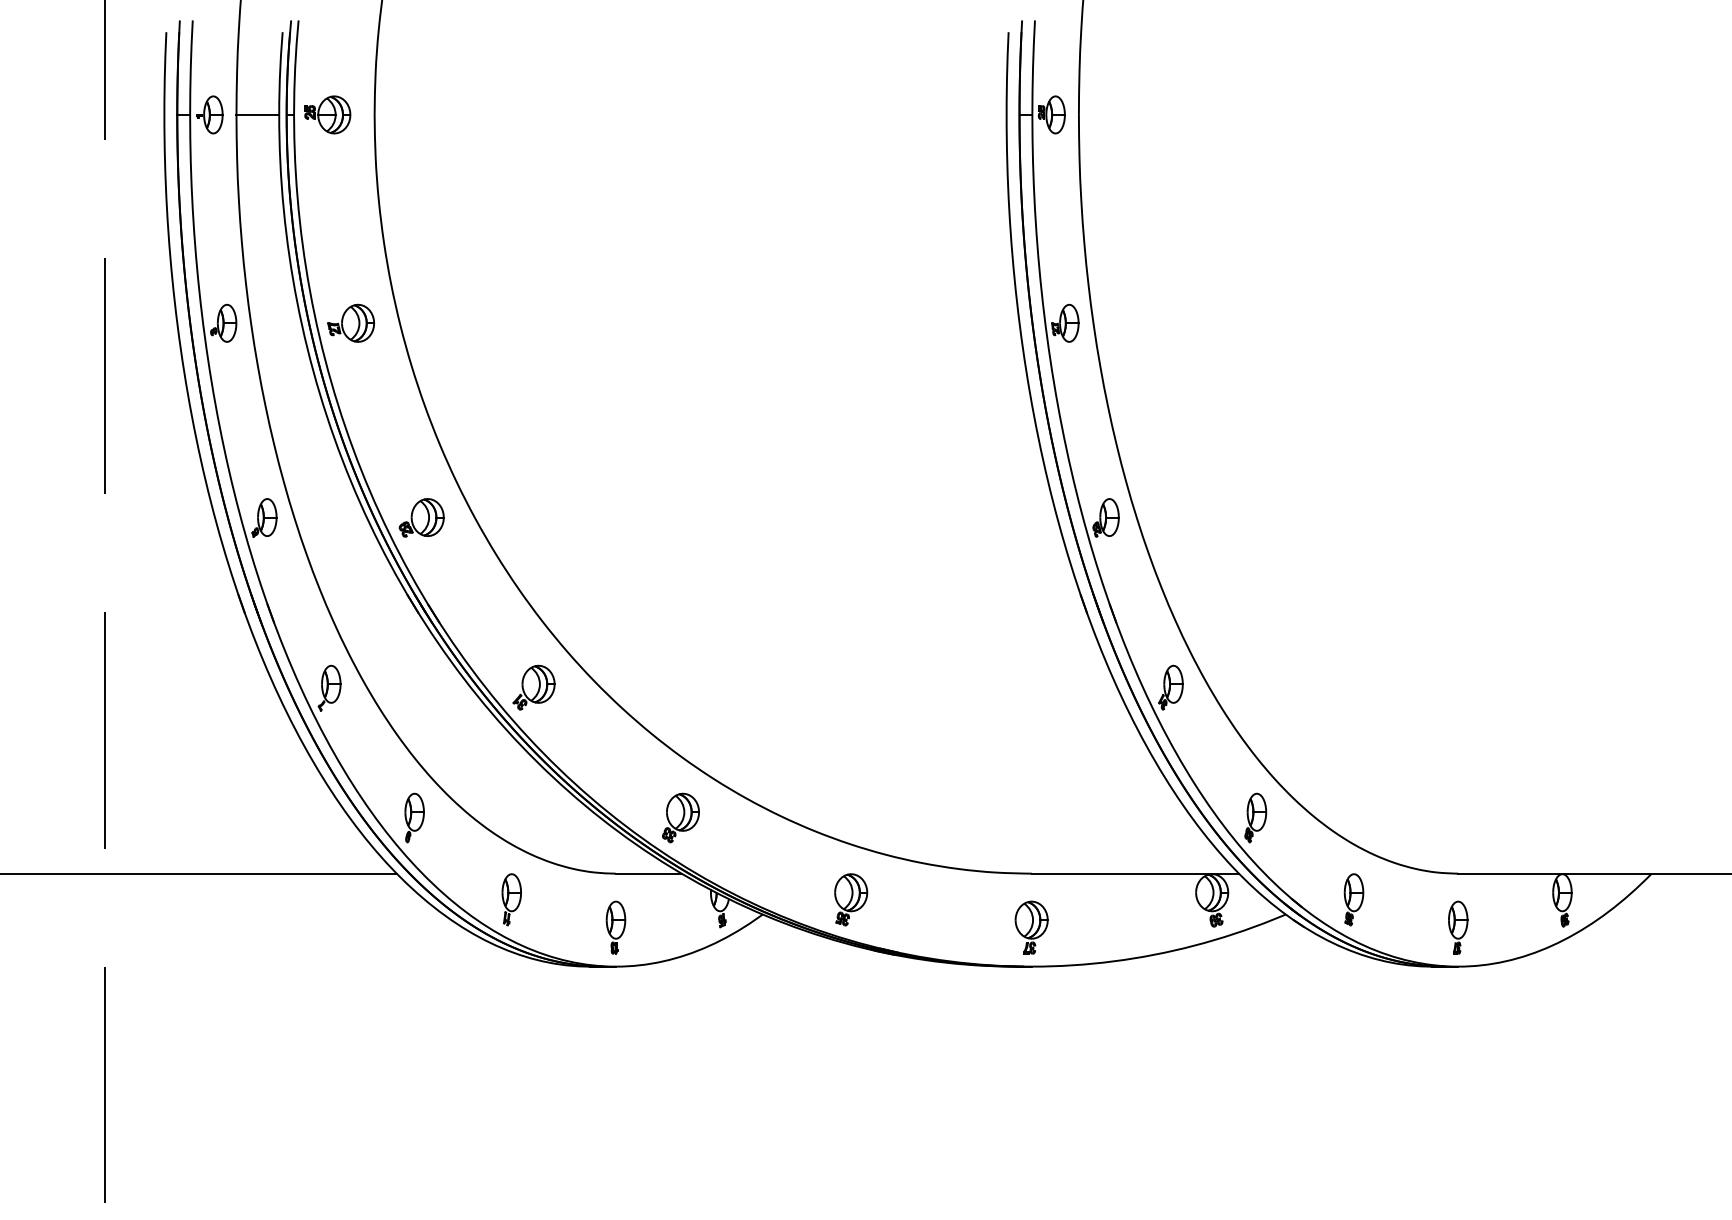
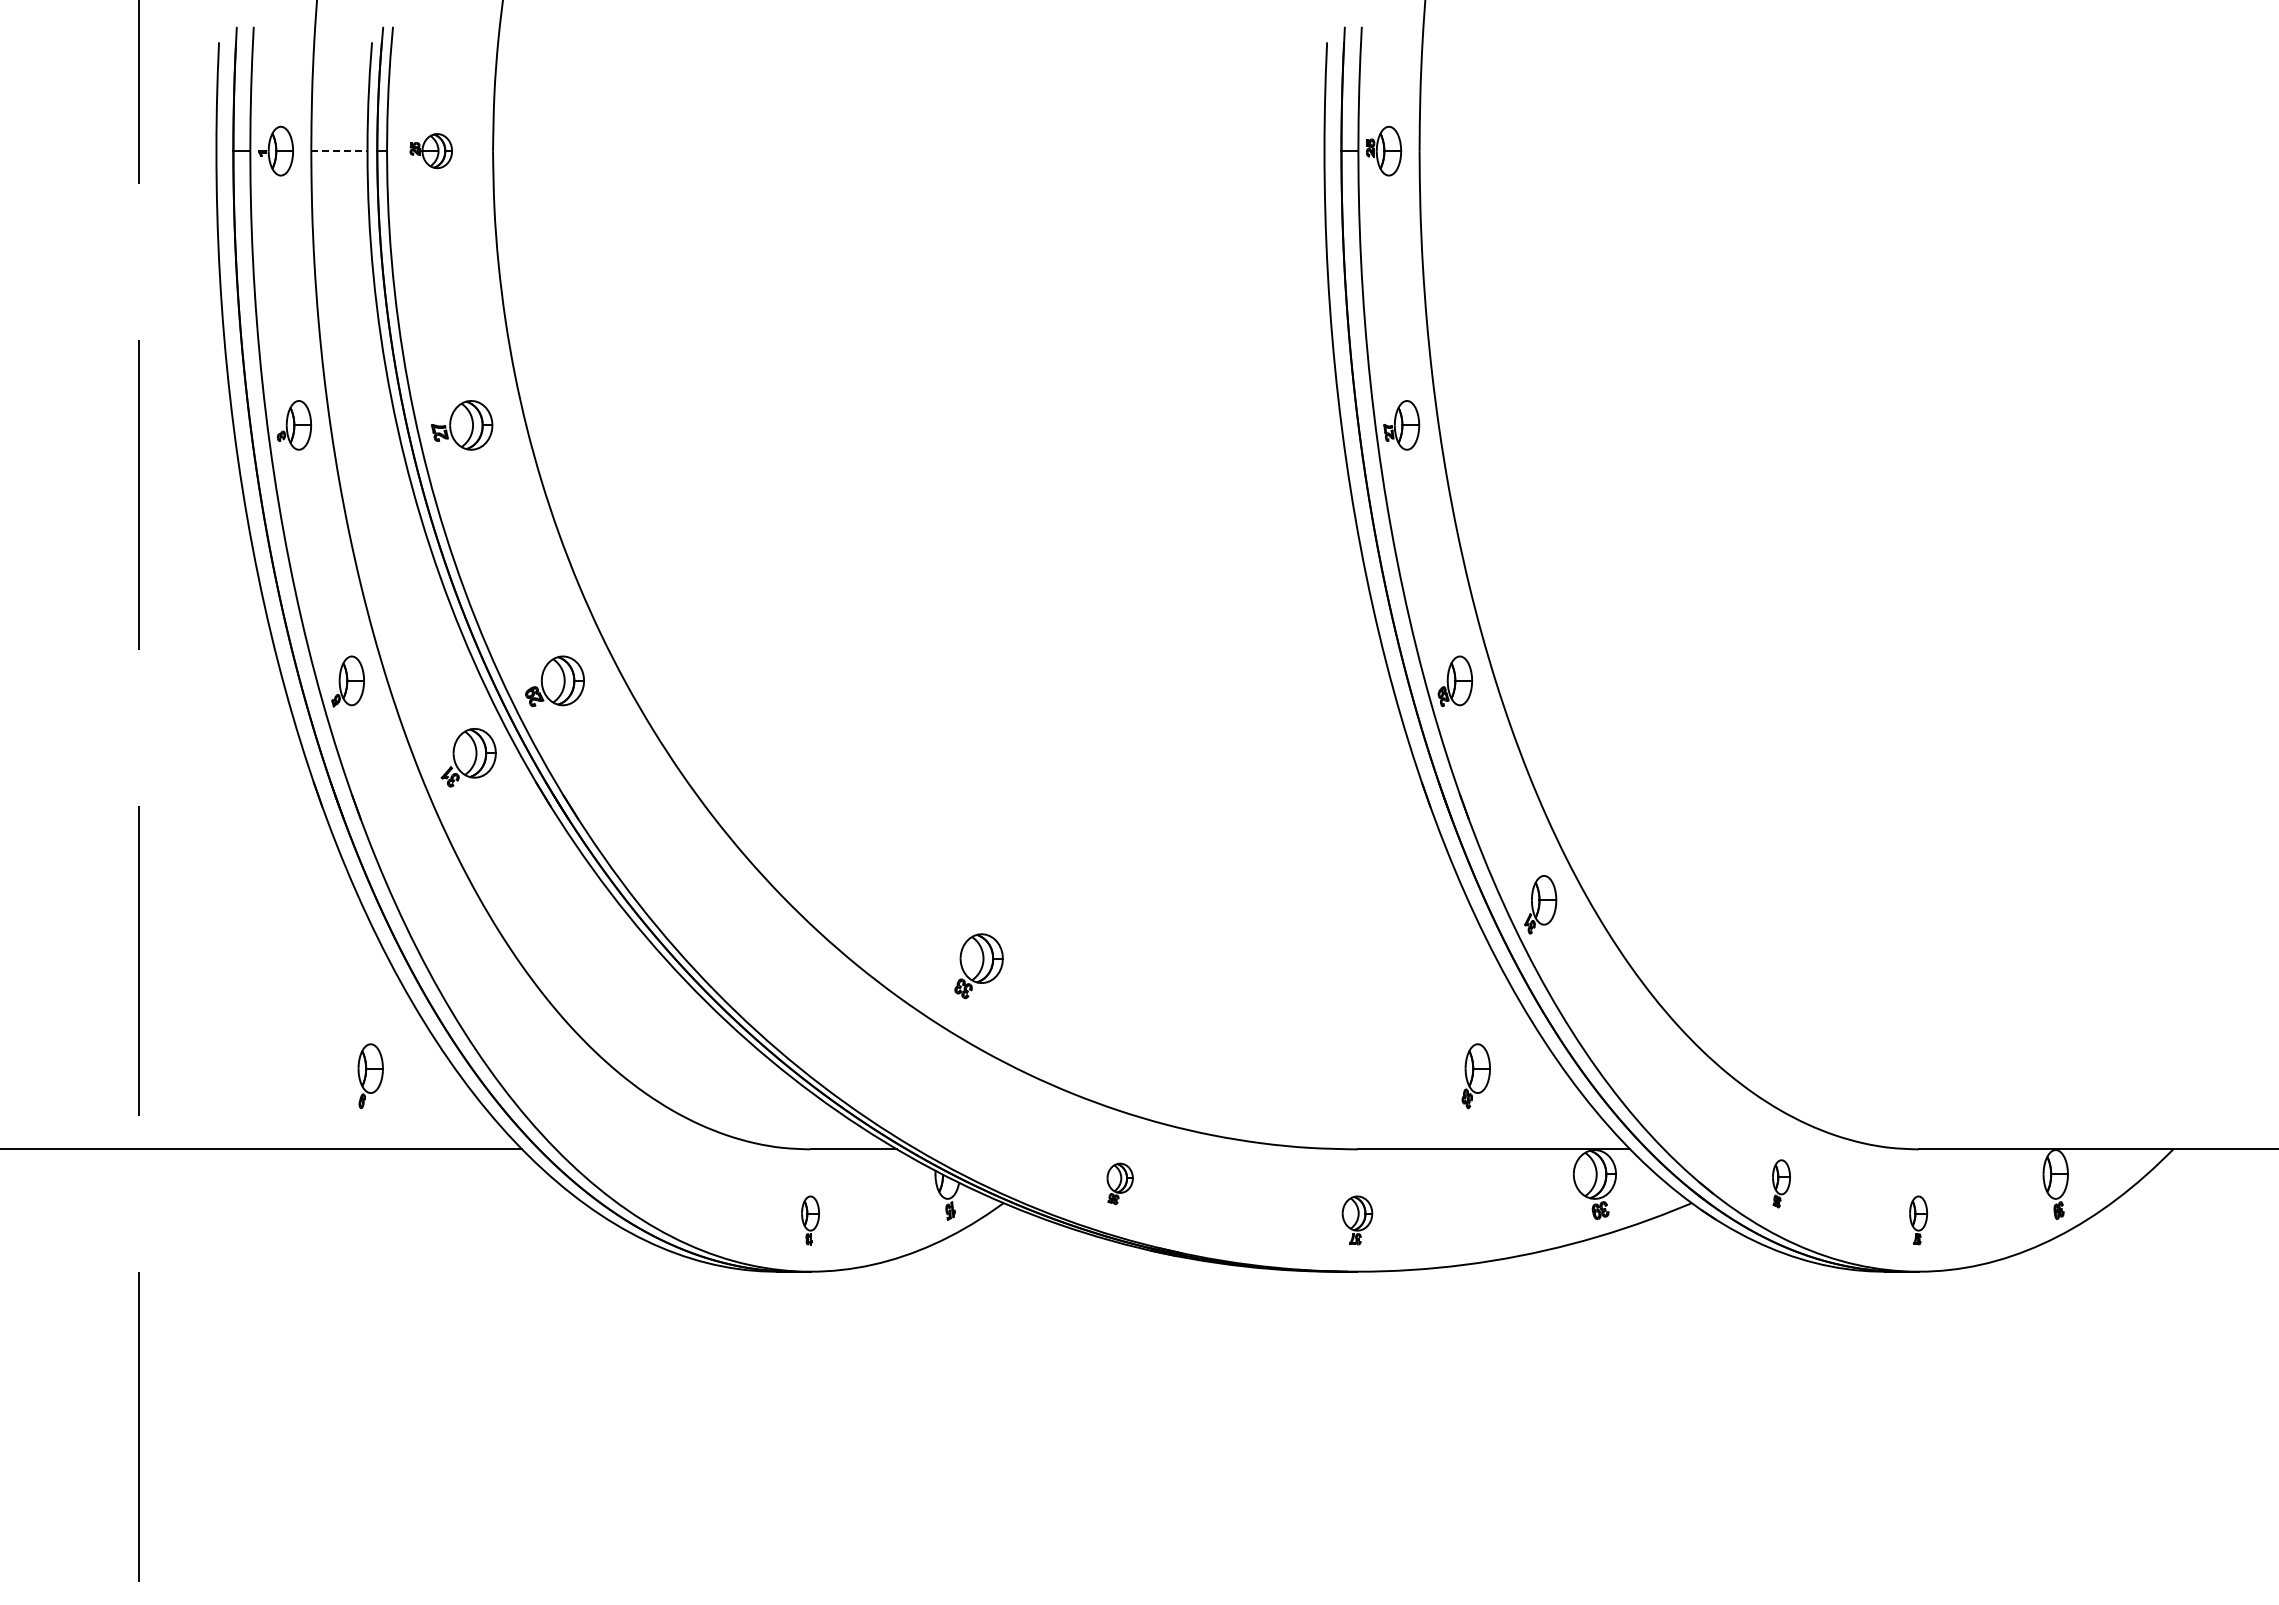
part: (327, 114) -> (430, 150), size x0.7
line: (257, 115) -> (339, 151), solid -> dashed
part: (533, 687) -> (468, 757), moved
part: (329, 688) -> (433, 905), removed
part: (414, 818) -> (370, 1076), moved
part: (680, 818) -> (978, 966), moved
part: (1255, 818) -> (1475, 1076), moved
part: (511, 899) -> (673, 1183), removed
part: (851, 899) -> (1120, 1183), size x0.6
part: (1353, 899) -> (1781, 1183), size x0.7
part: (615, 927) -> (810, 1220), size x0.7
part: (1031, 927) -> (1357, 1220), size x0.7
part: (1458, 927) -> (1918, 1220), size x0.7

